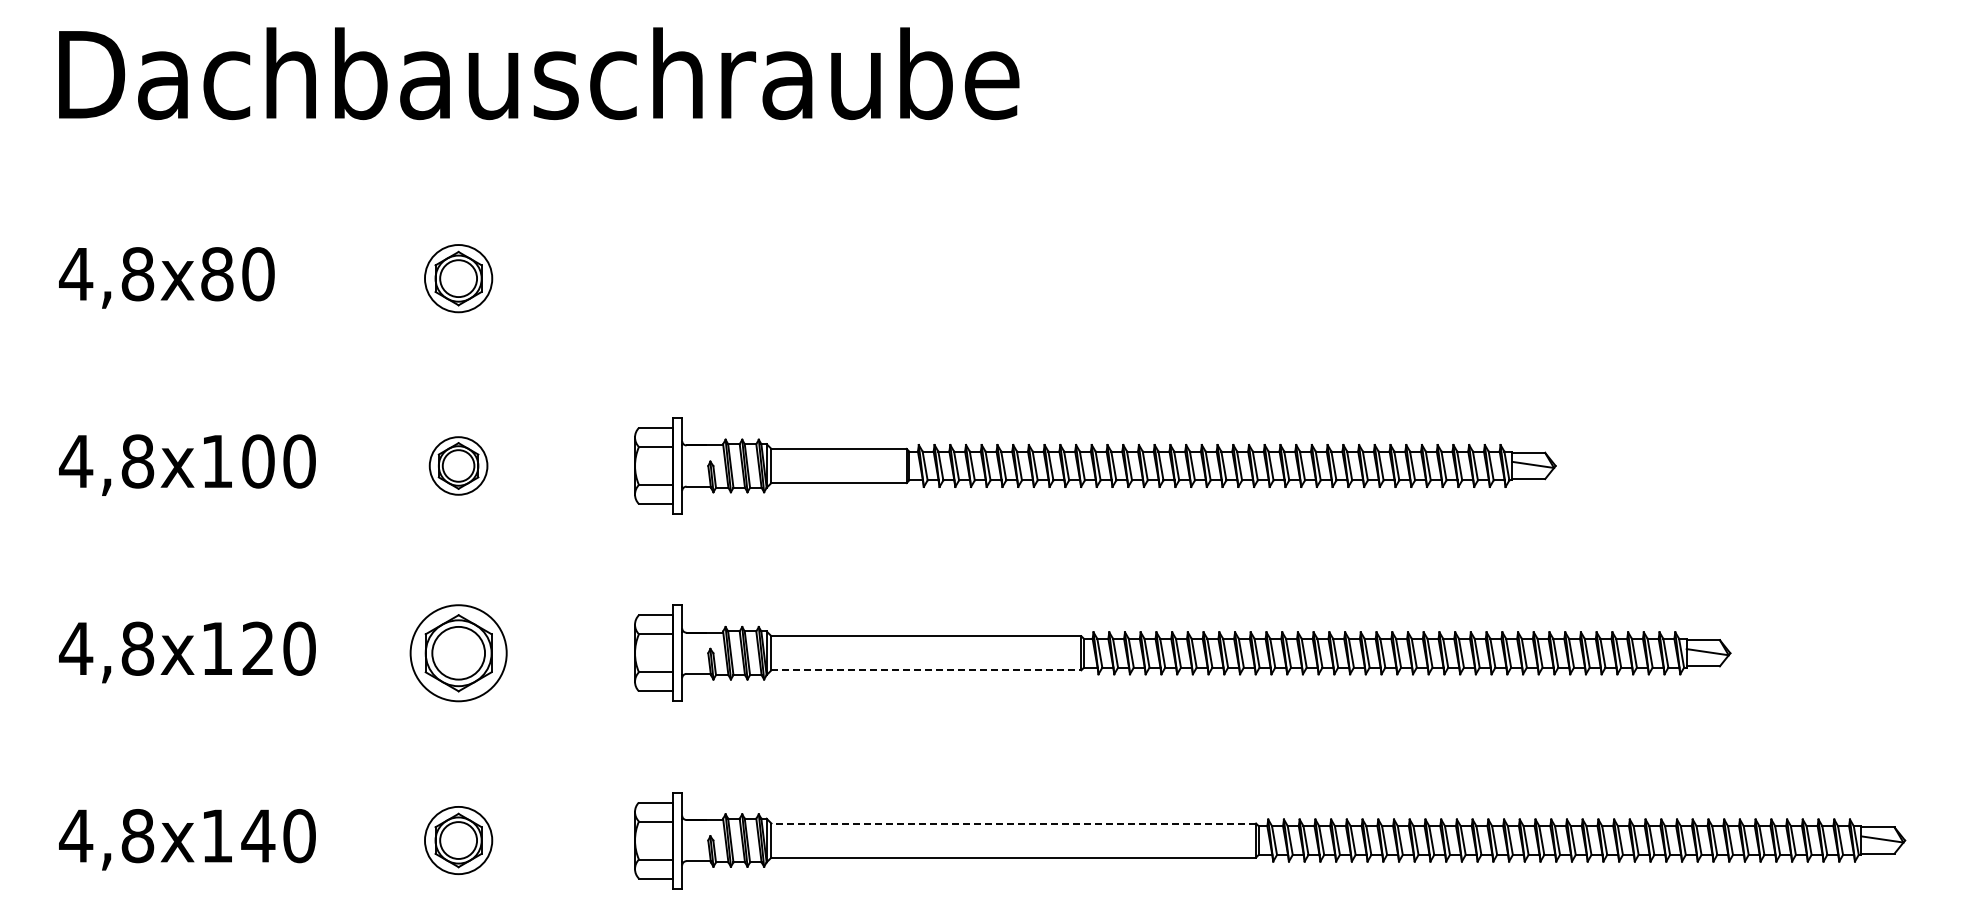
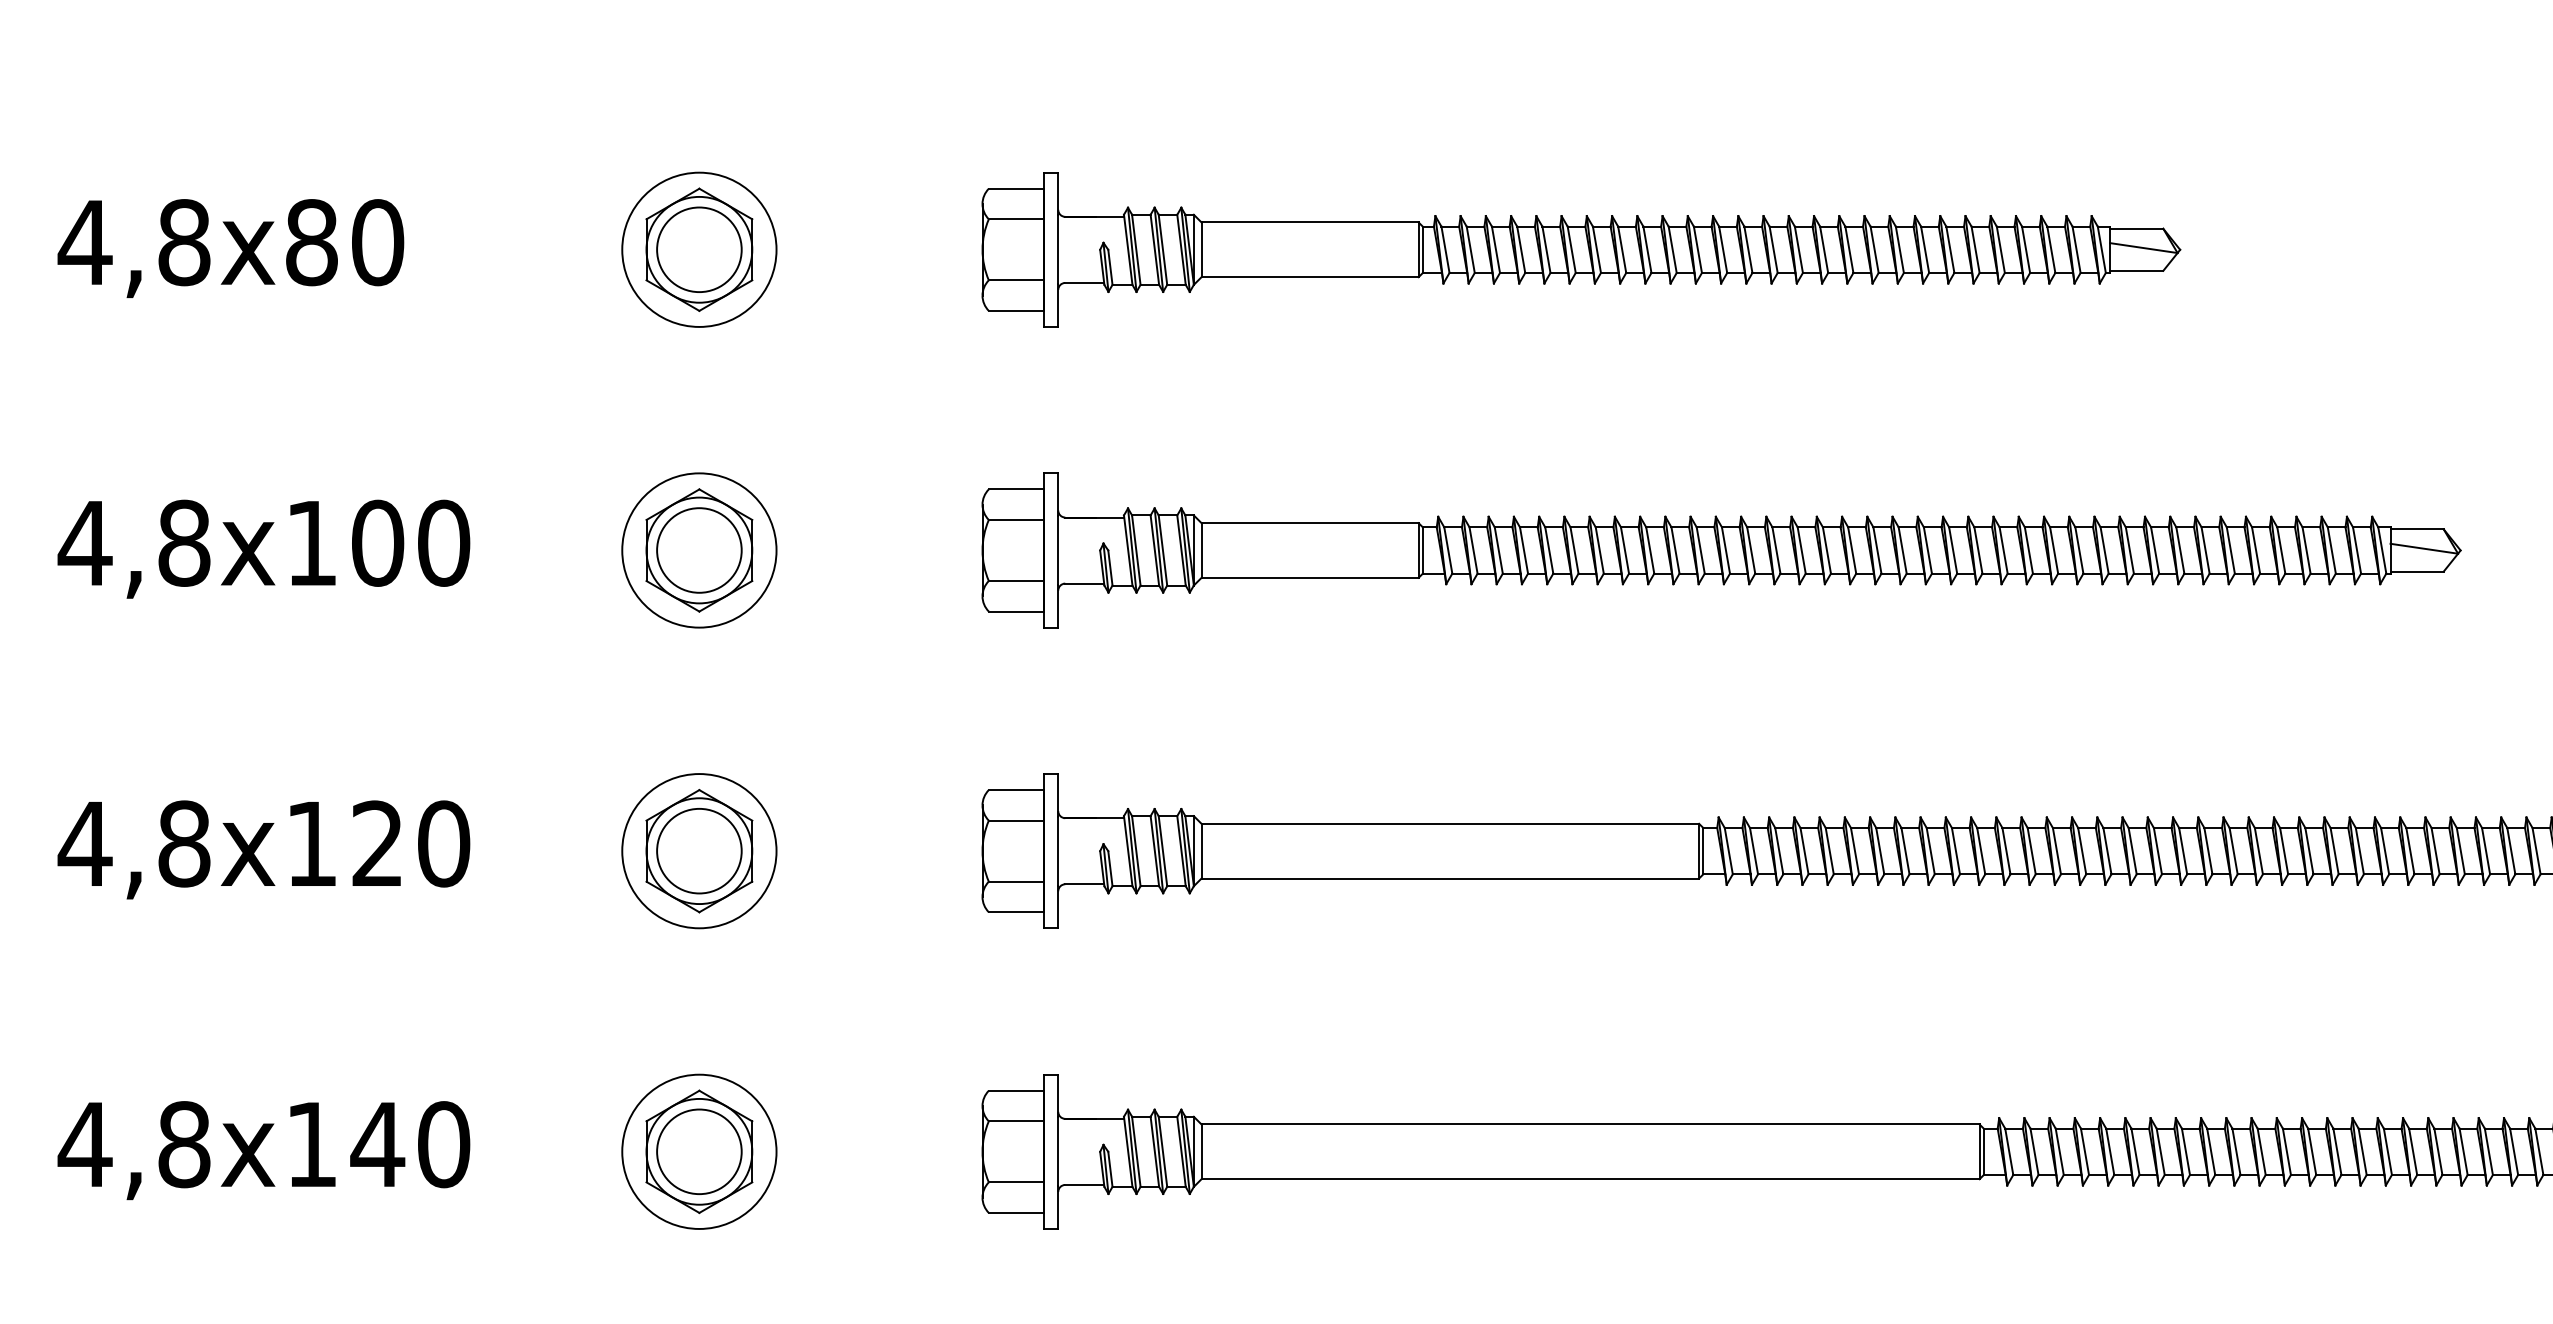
part: (458, 278) -> (699, 249), size x1.43
part: (1008, 278) -> (1582, 249), added
part: (458, 465) -> (699, 549), size x1.67
line: (926, 670) -> (1450, 878), dashed -> solid
line: (1013, 823) -> (1590, 1124), dashed -> solid
part: (458, 840) -> (699, 1151), size x1.43

